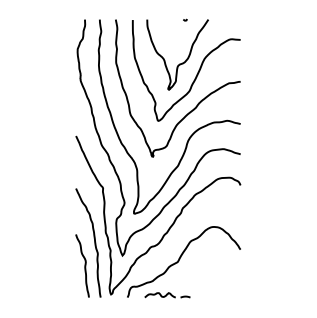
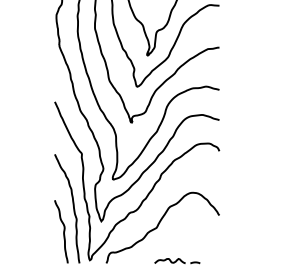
part: (167, 295) -> (177, 261), moved

